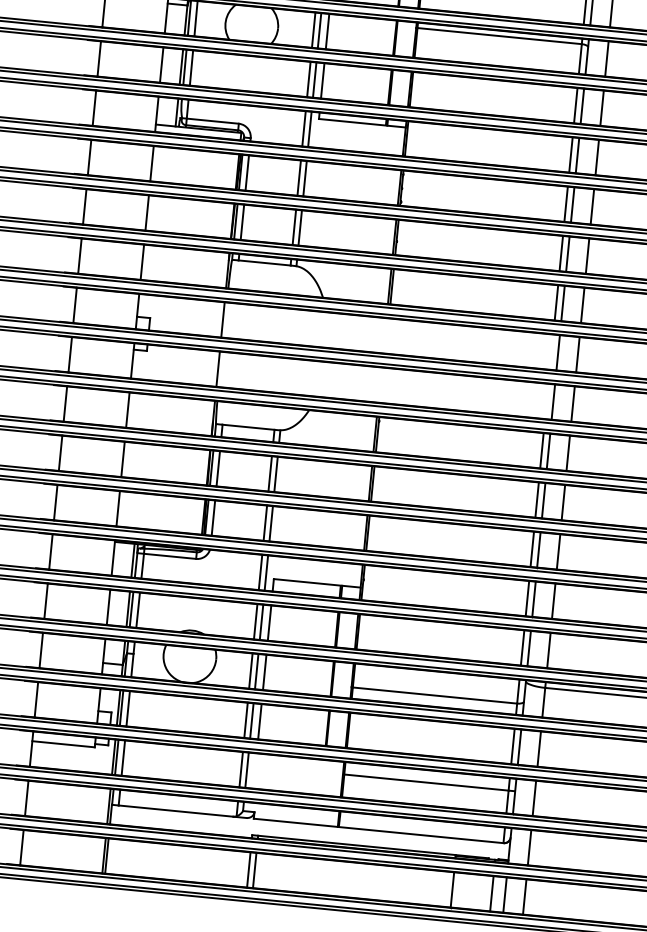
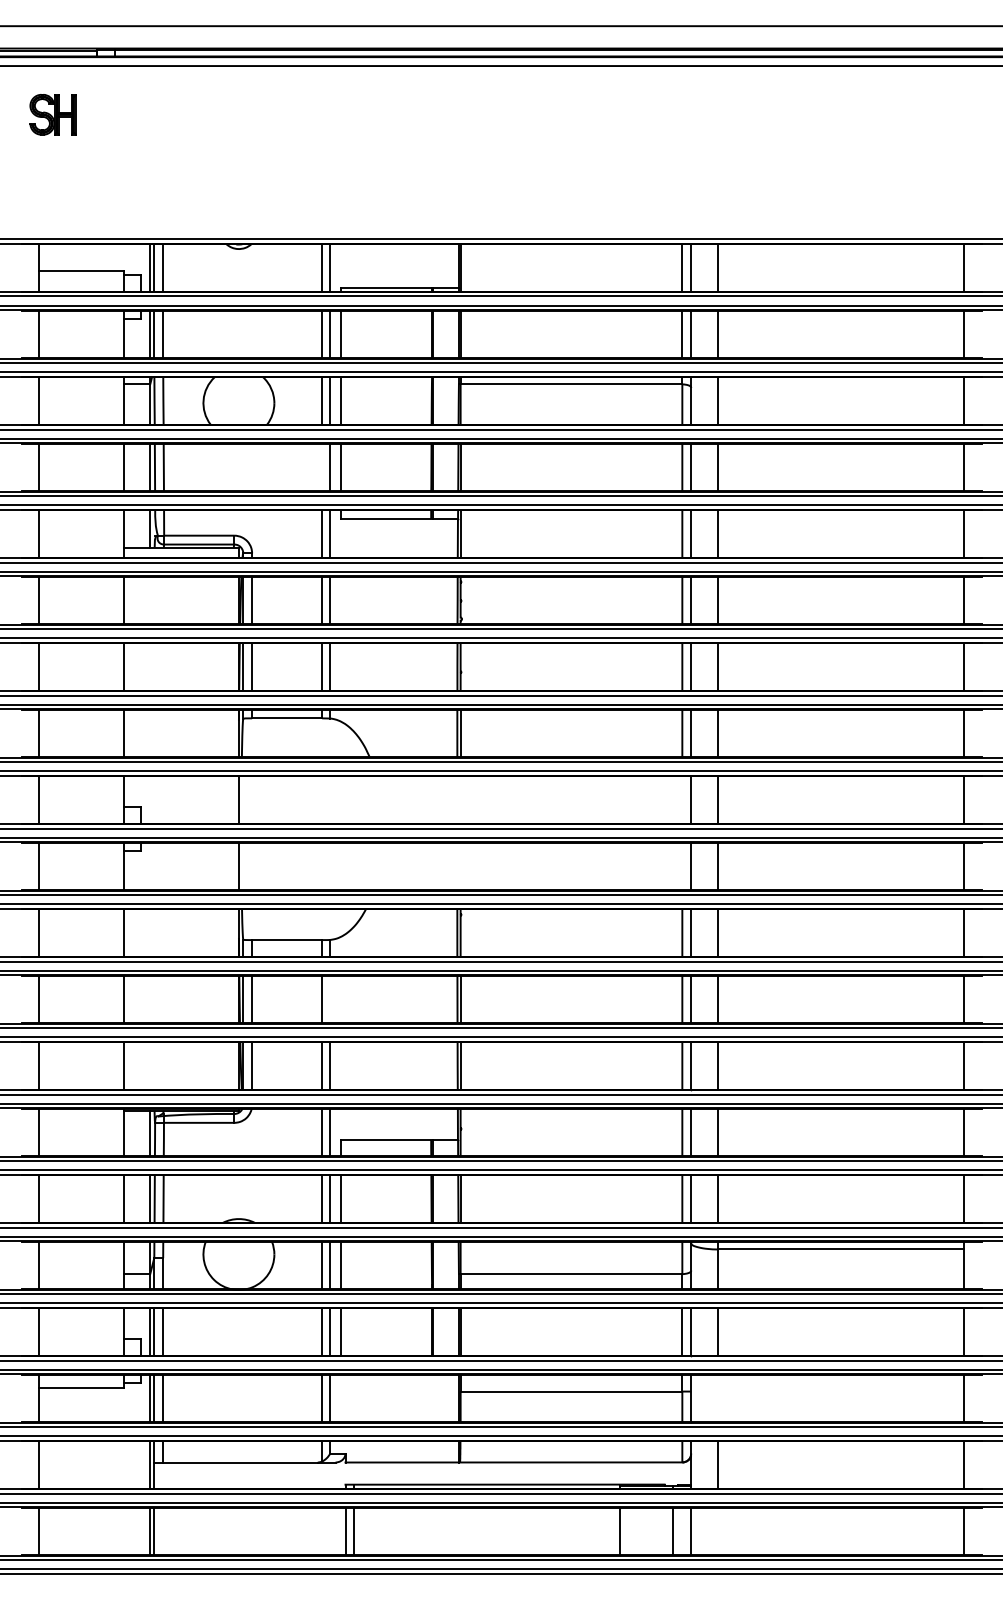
line: (309, 79) -> (322, 467), removed
line: (276, 474) -> (330, 999), removed
line: (534, 798) -> (717, 1398), removed
line: (524, 896) -> (717, 1531), removed

